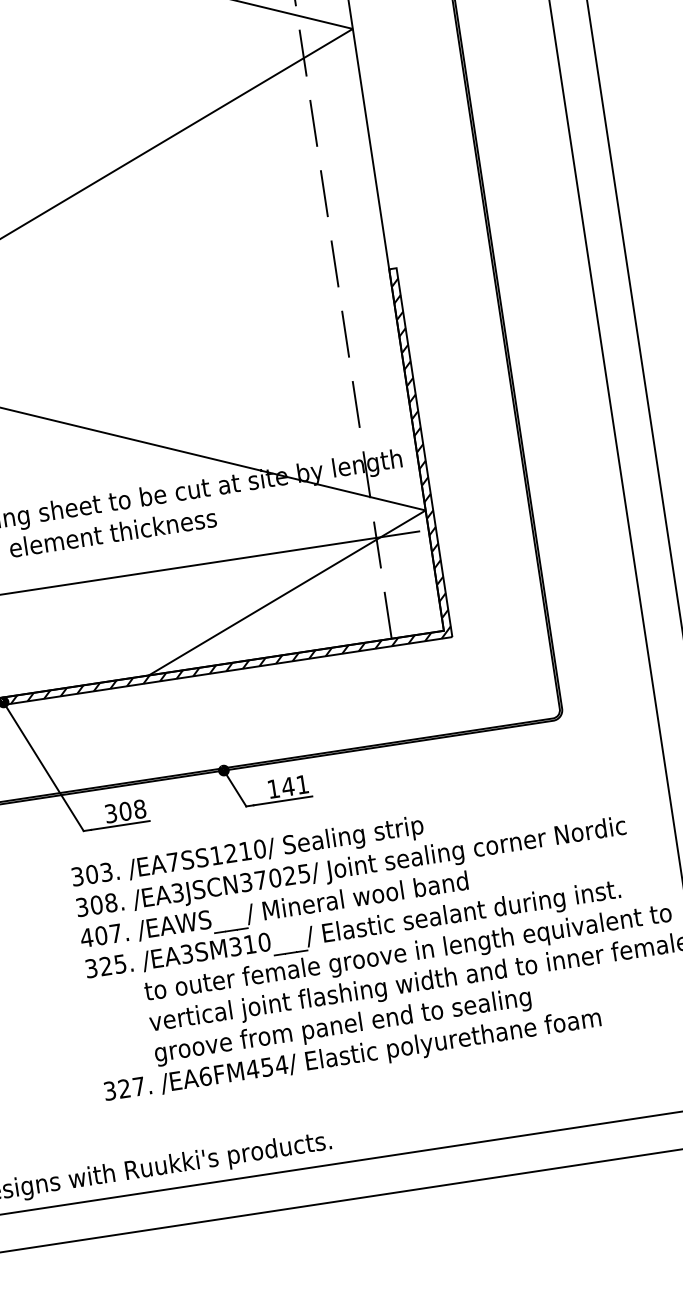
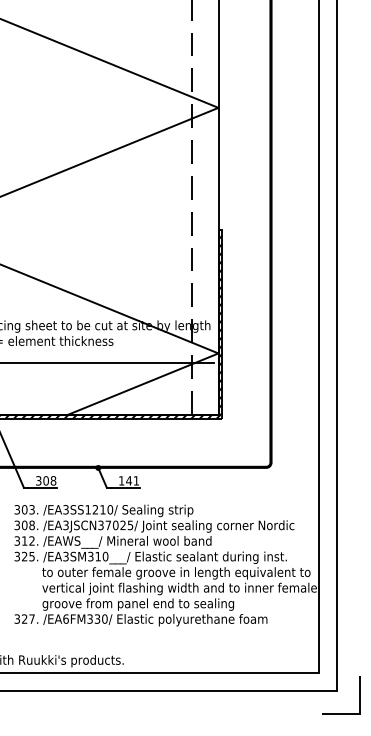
text: (171, 861) -> (65, 509), /EA7SS1210/ -> /EA3SS1210/
text: (100, 934) -> (24, 540), 407. -> 312.
text: (267, 1066) -> (97, 618), /EA6FM454/ -> /EA6FM330/

